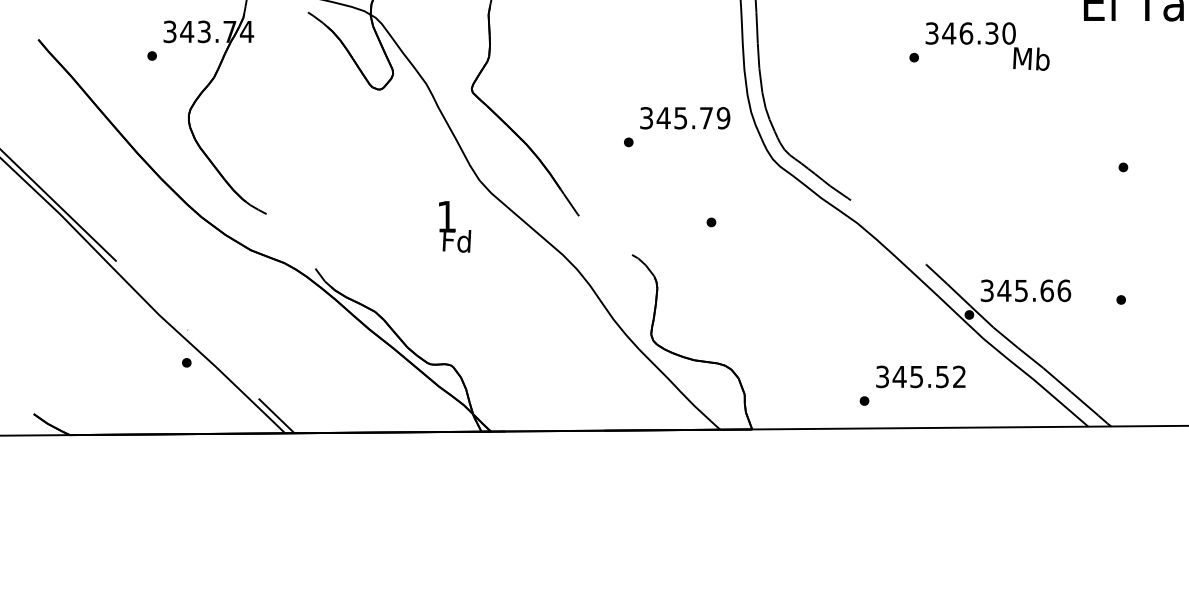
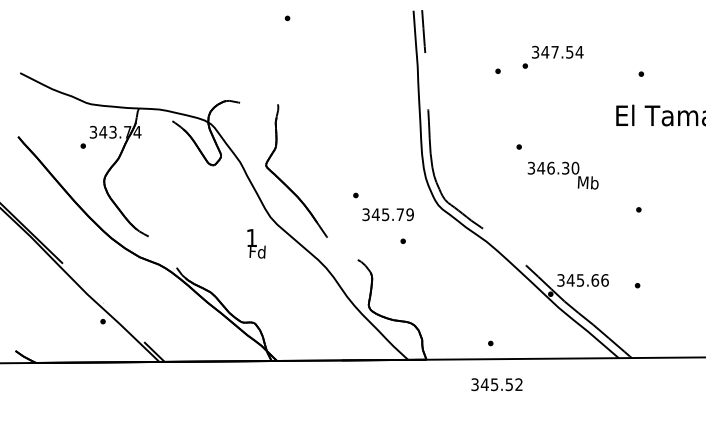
text: (986, 46) -> (562, 175), moved
text: (684, 117) -> (387, 214), moved
text: (919, 376) -> (496, 384), moved

